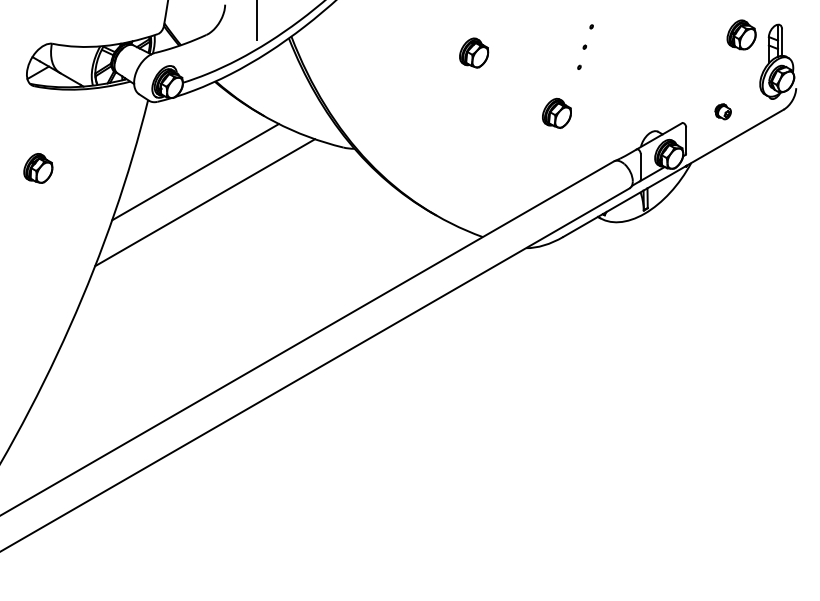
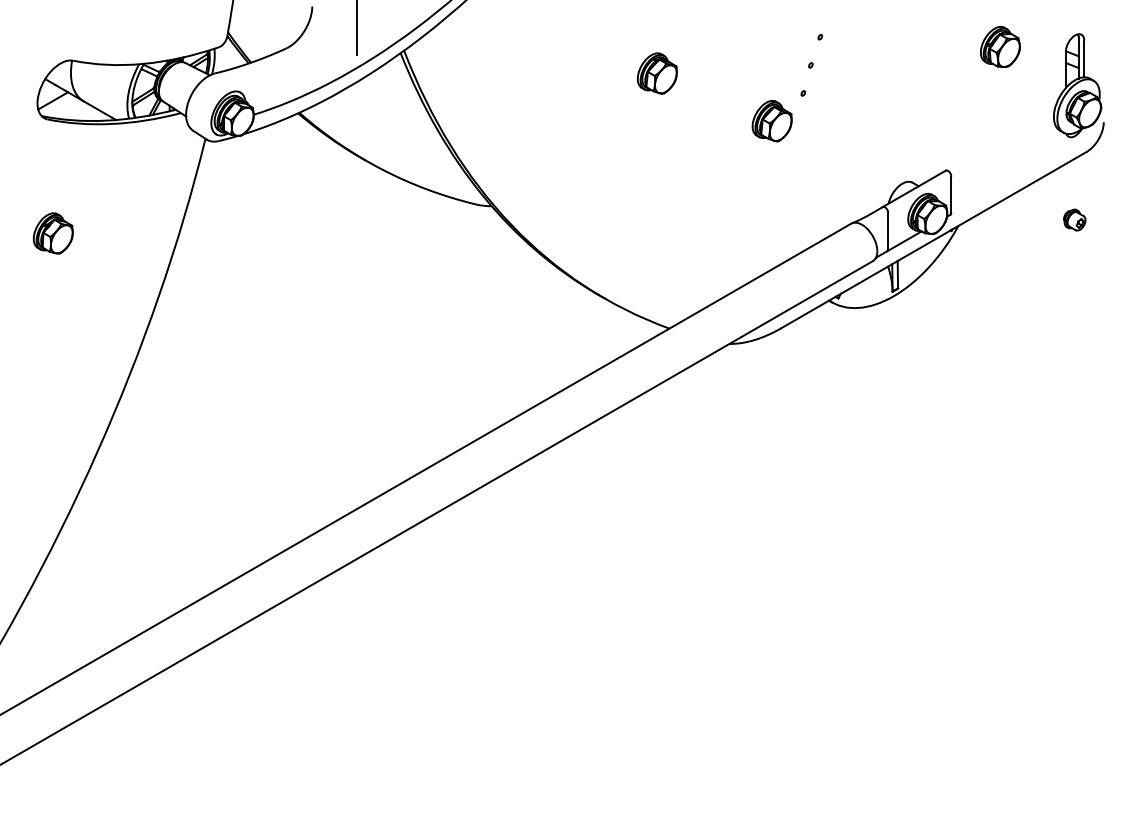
part: (741, 34) -> (1000, 46), moved
part: (722, 111) -> (1073, 219), moved
part: (556, 112) -> (771, 119), moved
line: (195, 172) -> (271, 239), removed
line: (205, 202) -> (285, 280), removed

